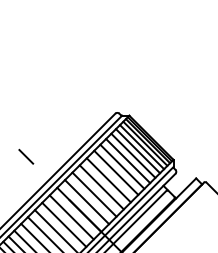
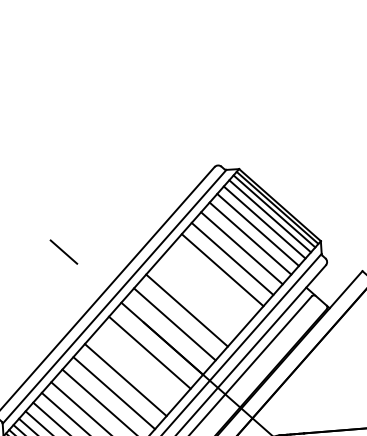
line: (108, 180) -> (209, 284), removed
line: (101, 187) -> (198, 297), removed
line: (64, 224) -> (137, 365), removed

